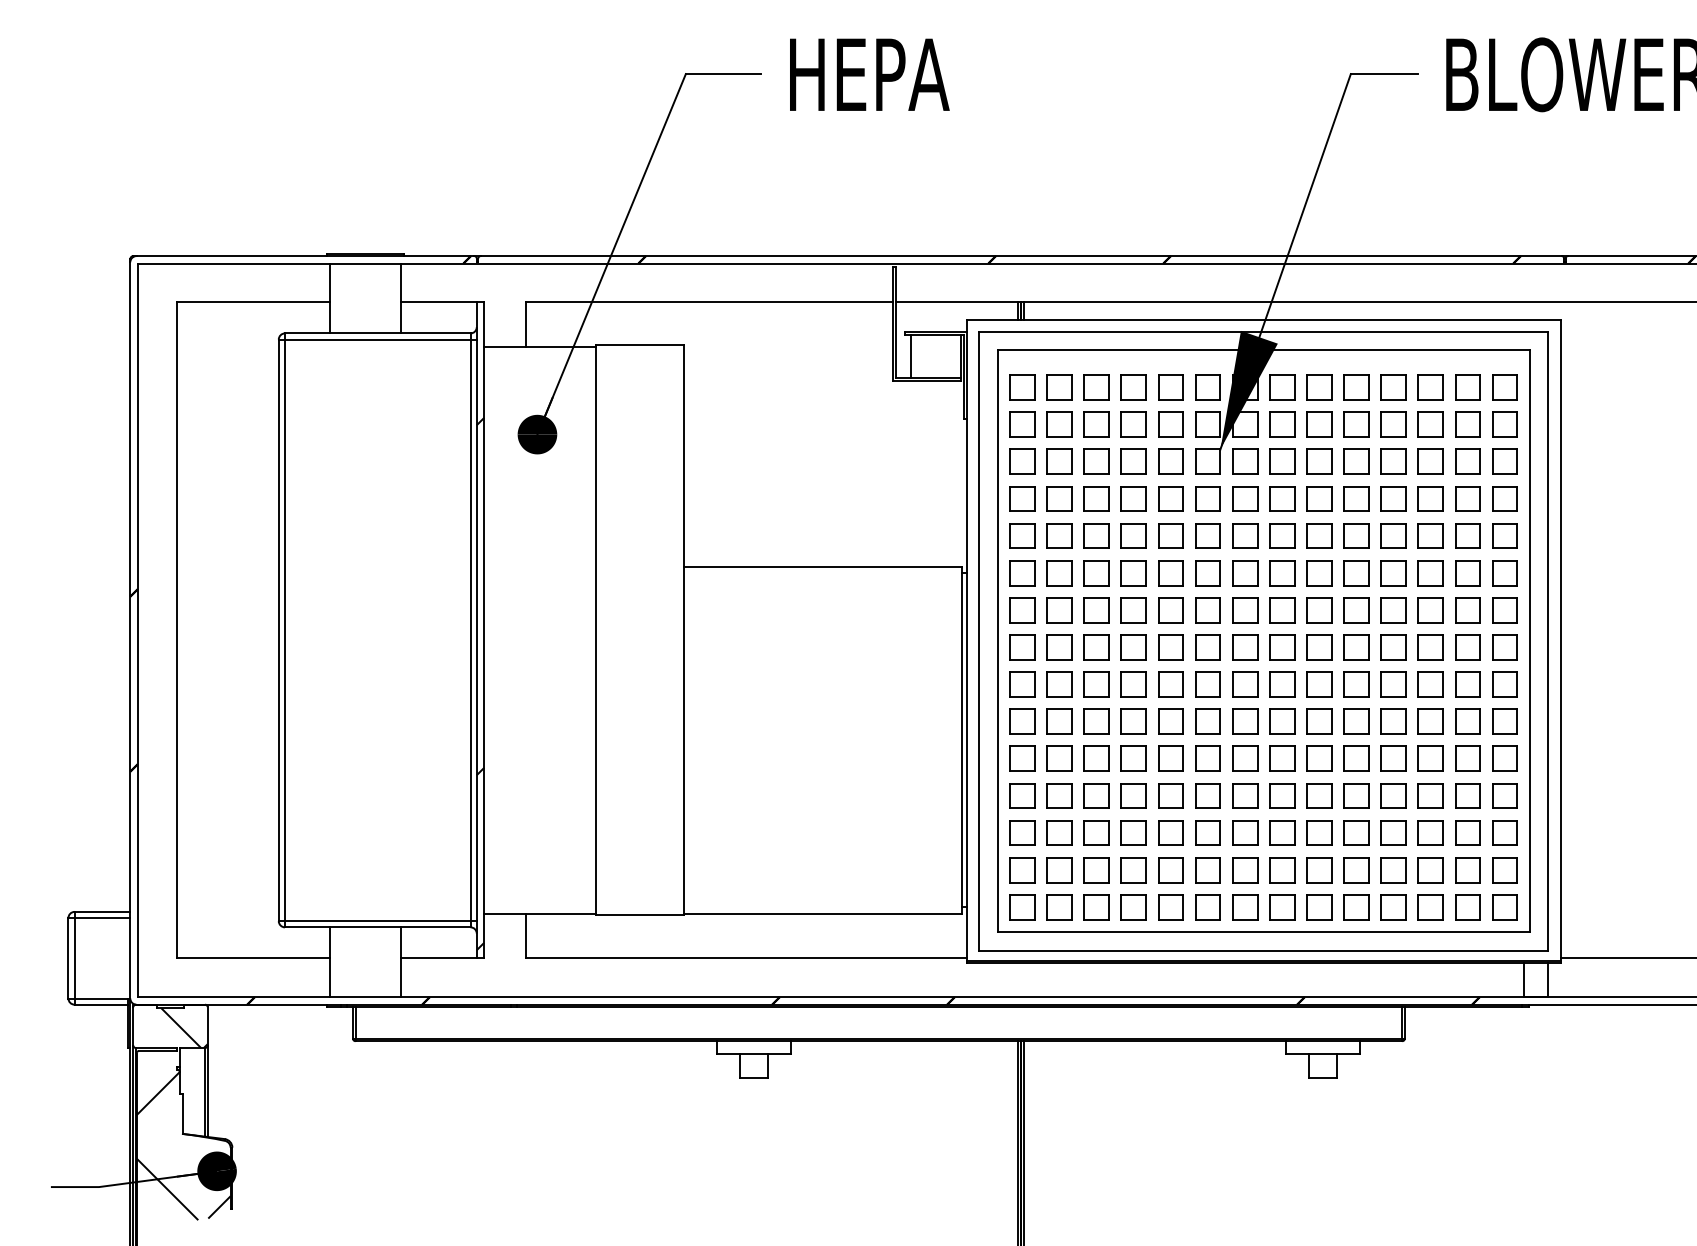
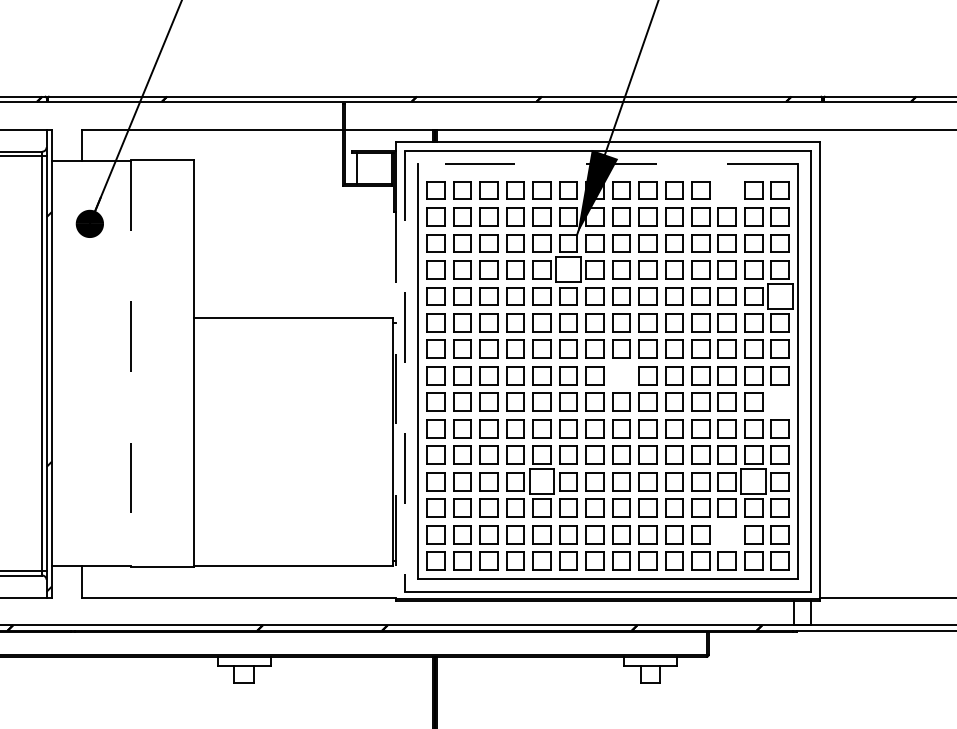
line: (1263, 350) -> (607, 163), solid -> dashed
part: (1430, 387) -> (727, 190), removed
part: (1207, 498) -> (567, 269), size x1.4
part: (1504, 535) -> (779, 295), size x1.4
line: (595, 630) -> (131, 363), solid -> dashed
line: (979, 641) -> (405, 371), solid -> dashed
part: (1282, 647) -> (621, 375), removed
part: (1504, 684) -> (779, 402), removed
line: (966, 689) -> (396, 405), solid -> dashed
part: (1170, 795) -> (541, 481), size x1.4
part: (1467, 795) -> (753, 481), size x1.4
part: (1430, 870) -> (727, 534), removed

